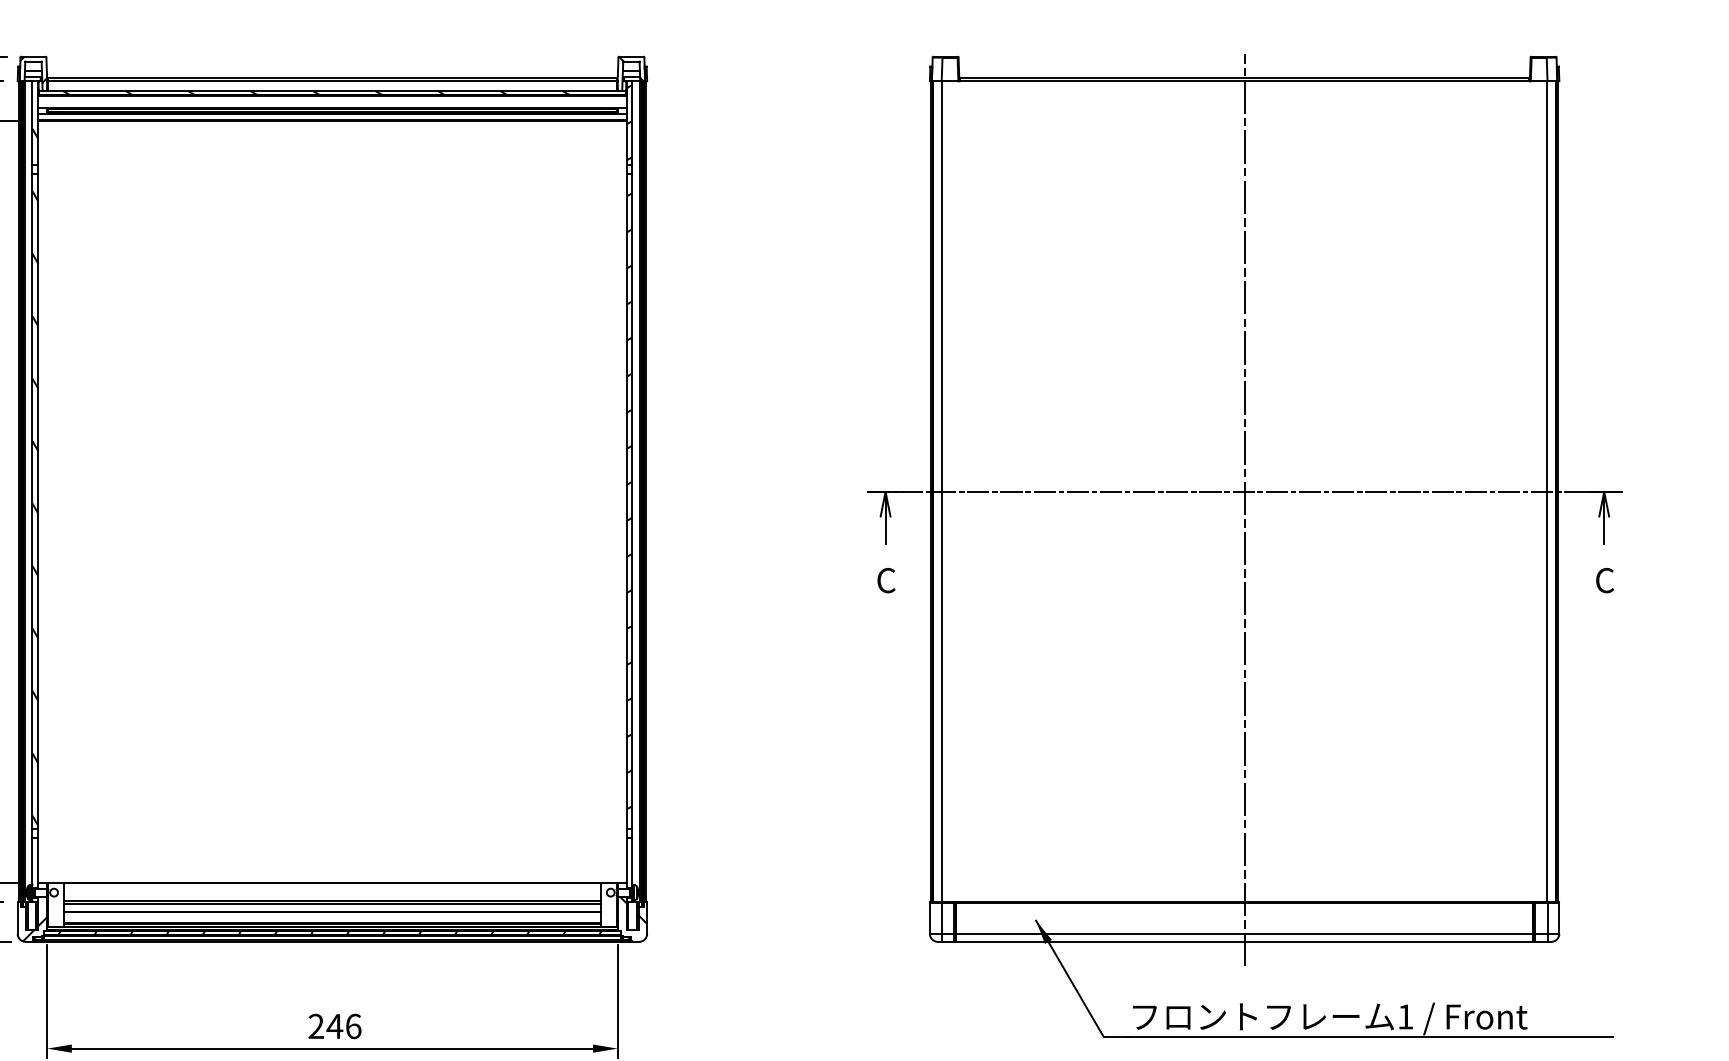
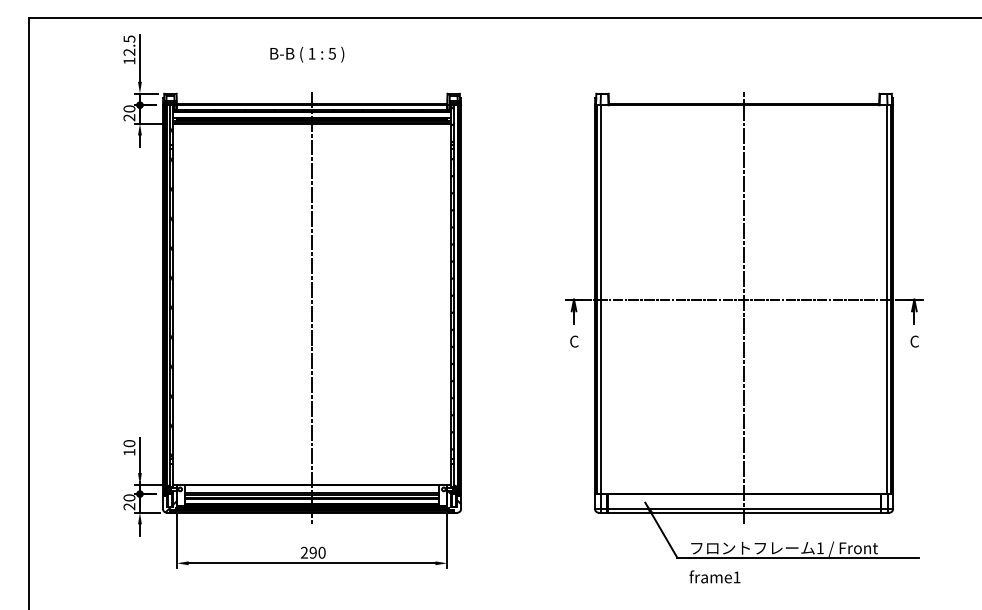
line: (333, 510) -> (312, 308), added
text: (343, 1025) -> (317, 552), 246 -> 290

